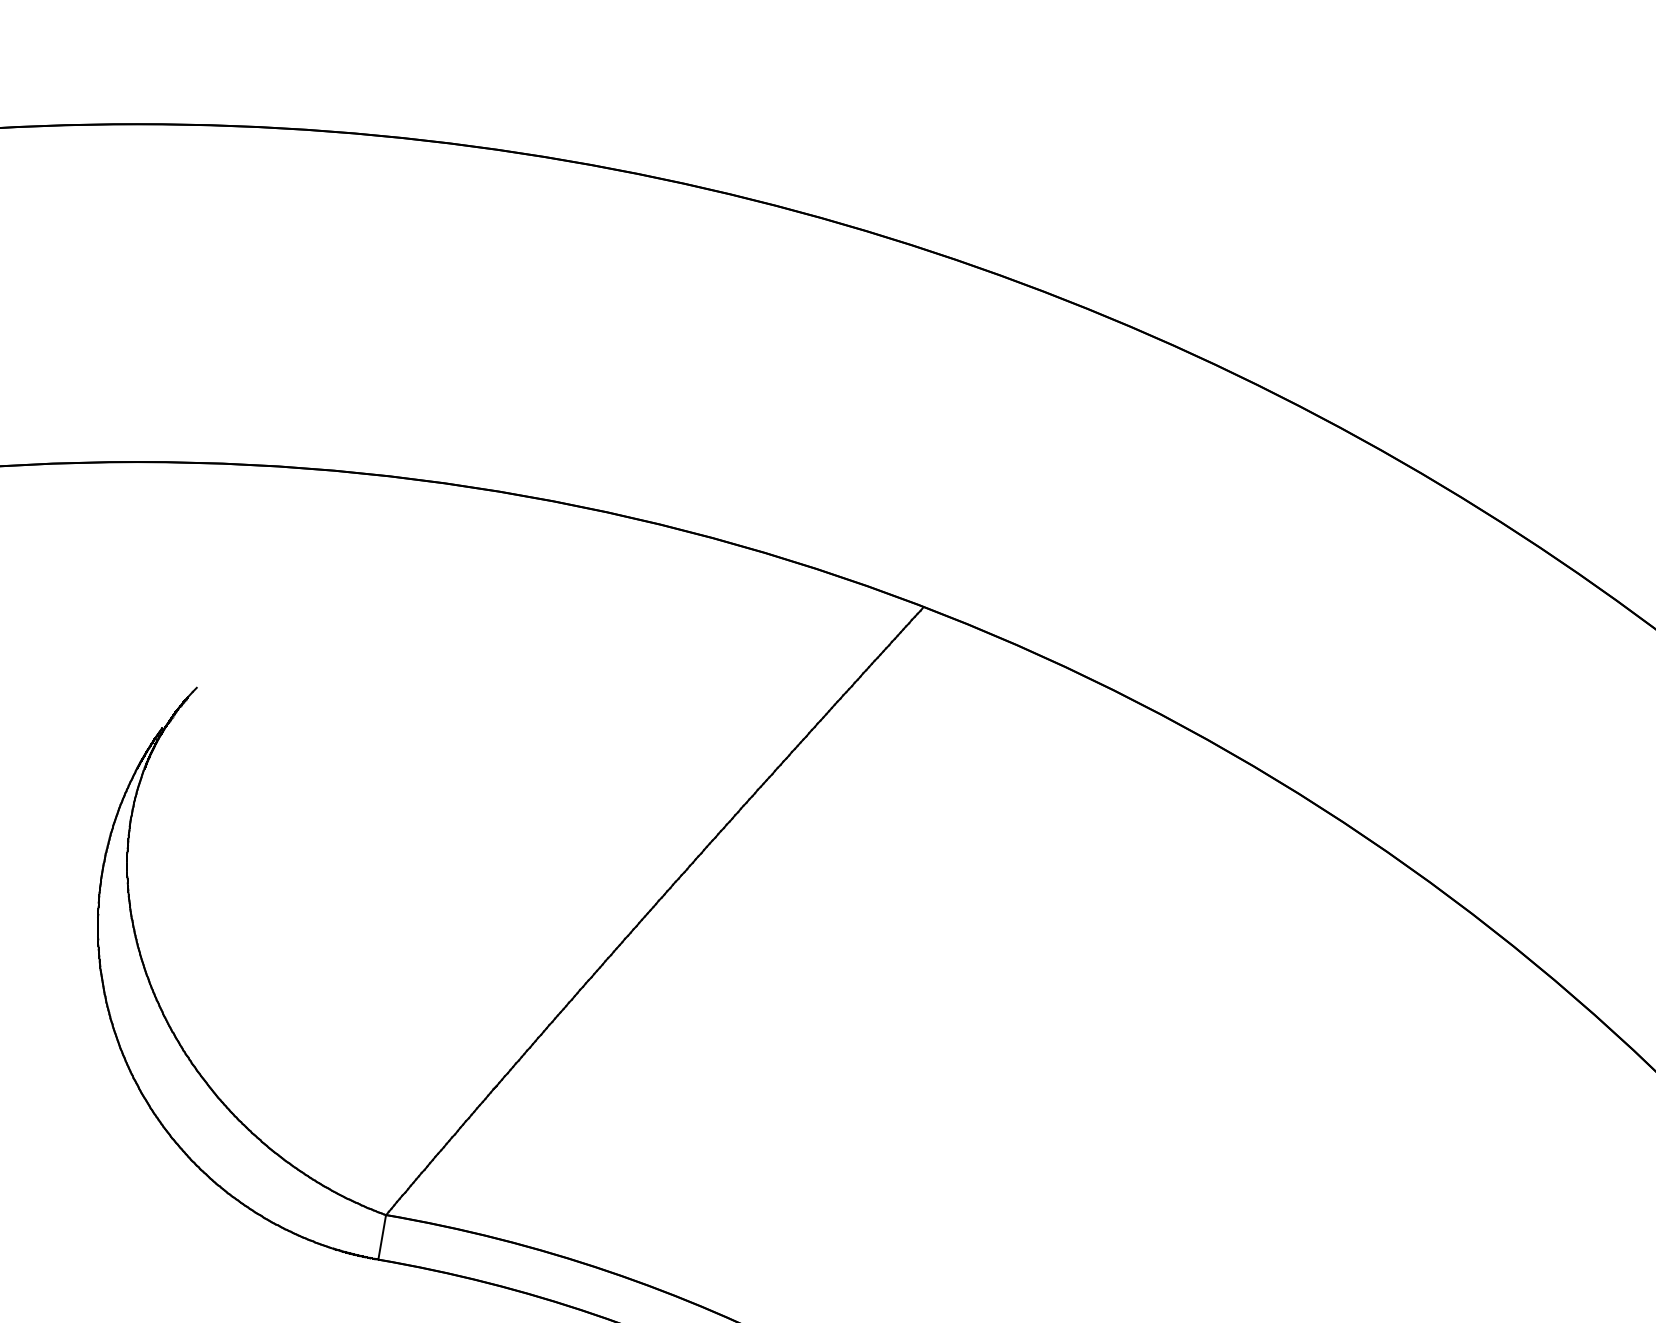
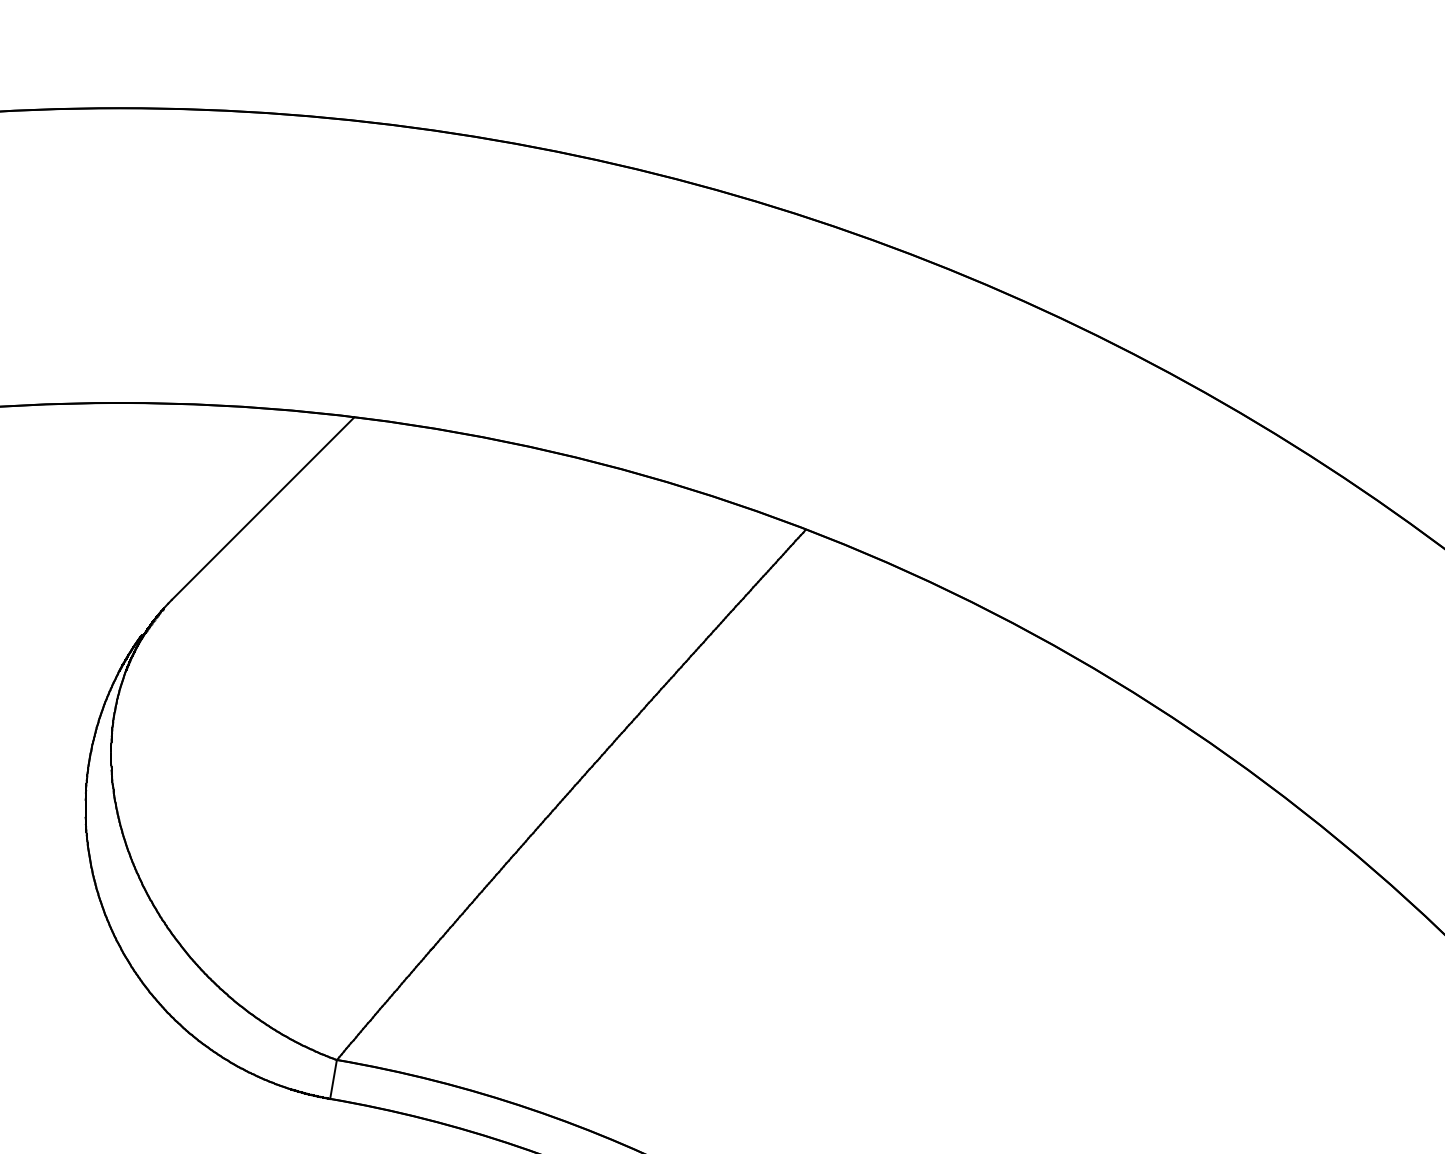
line: (301, 582) -> (263, 508), added

